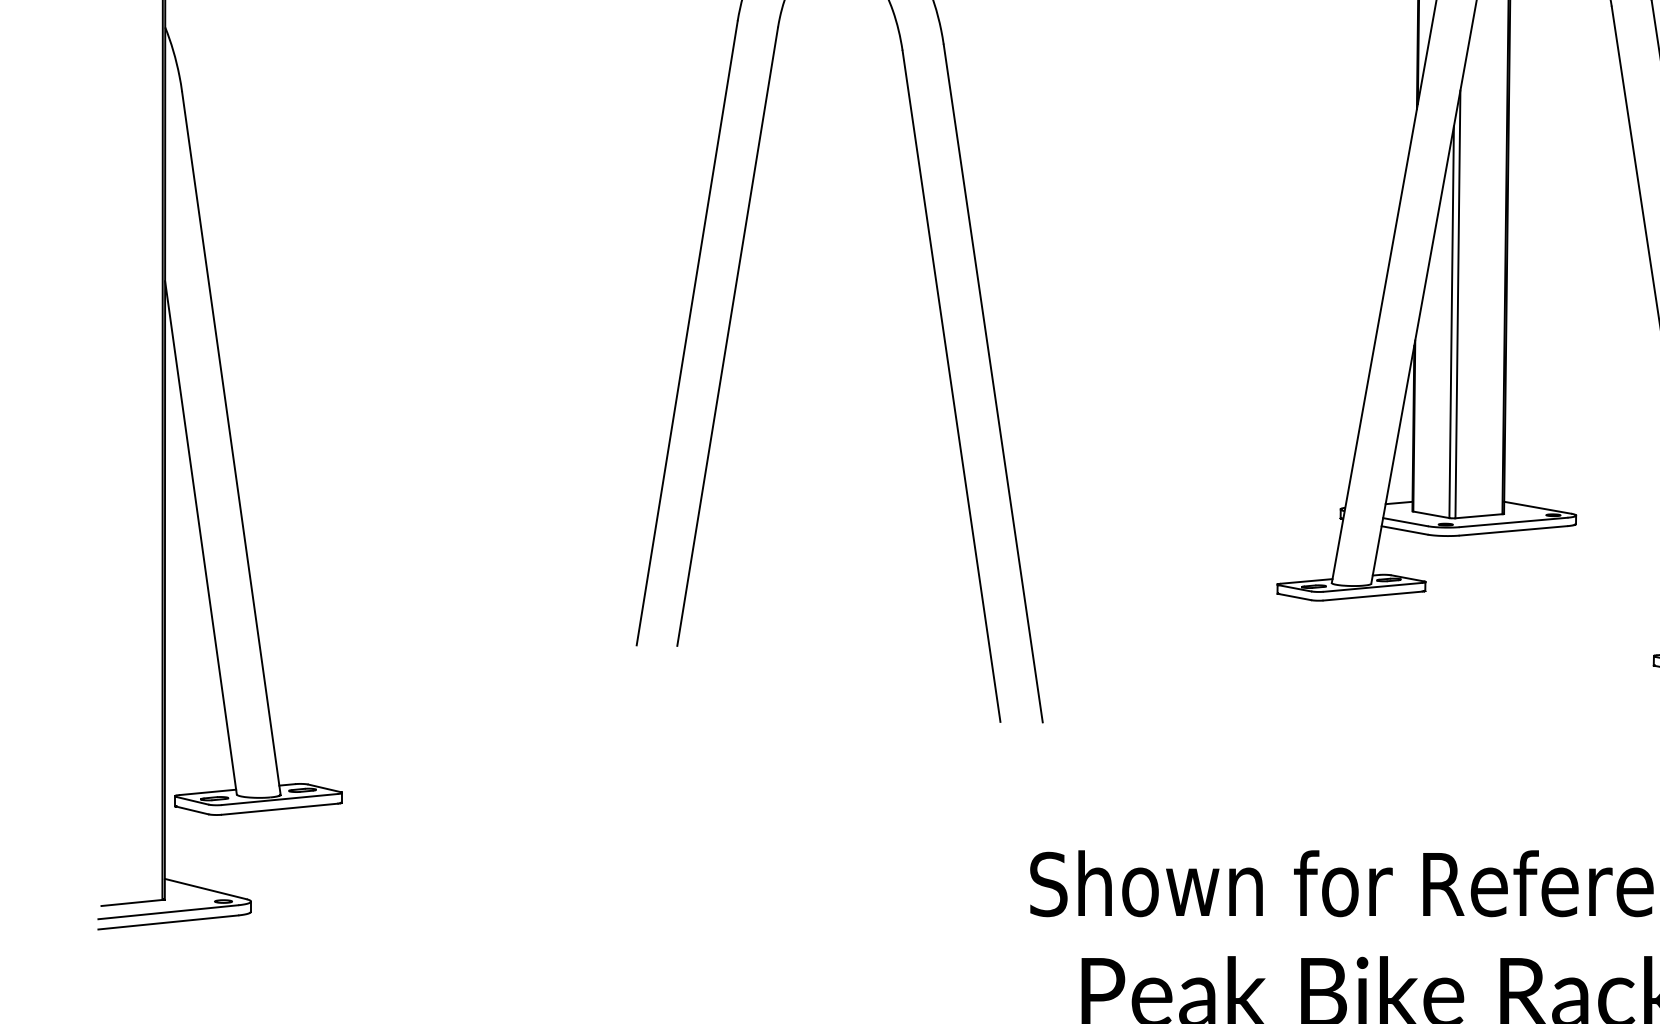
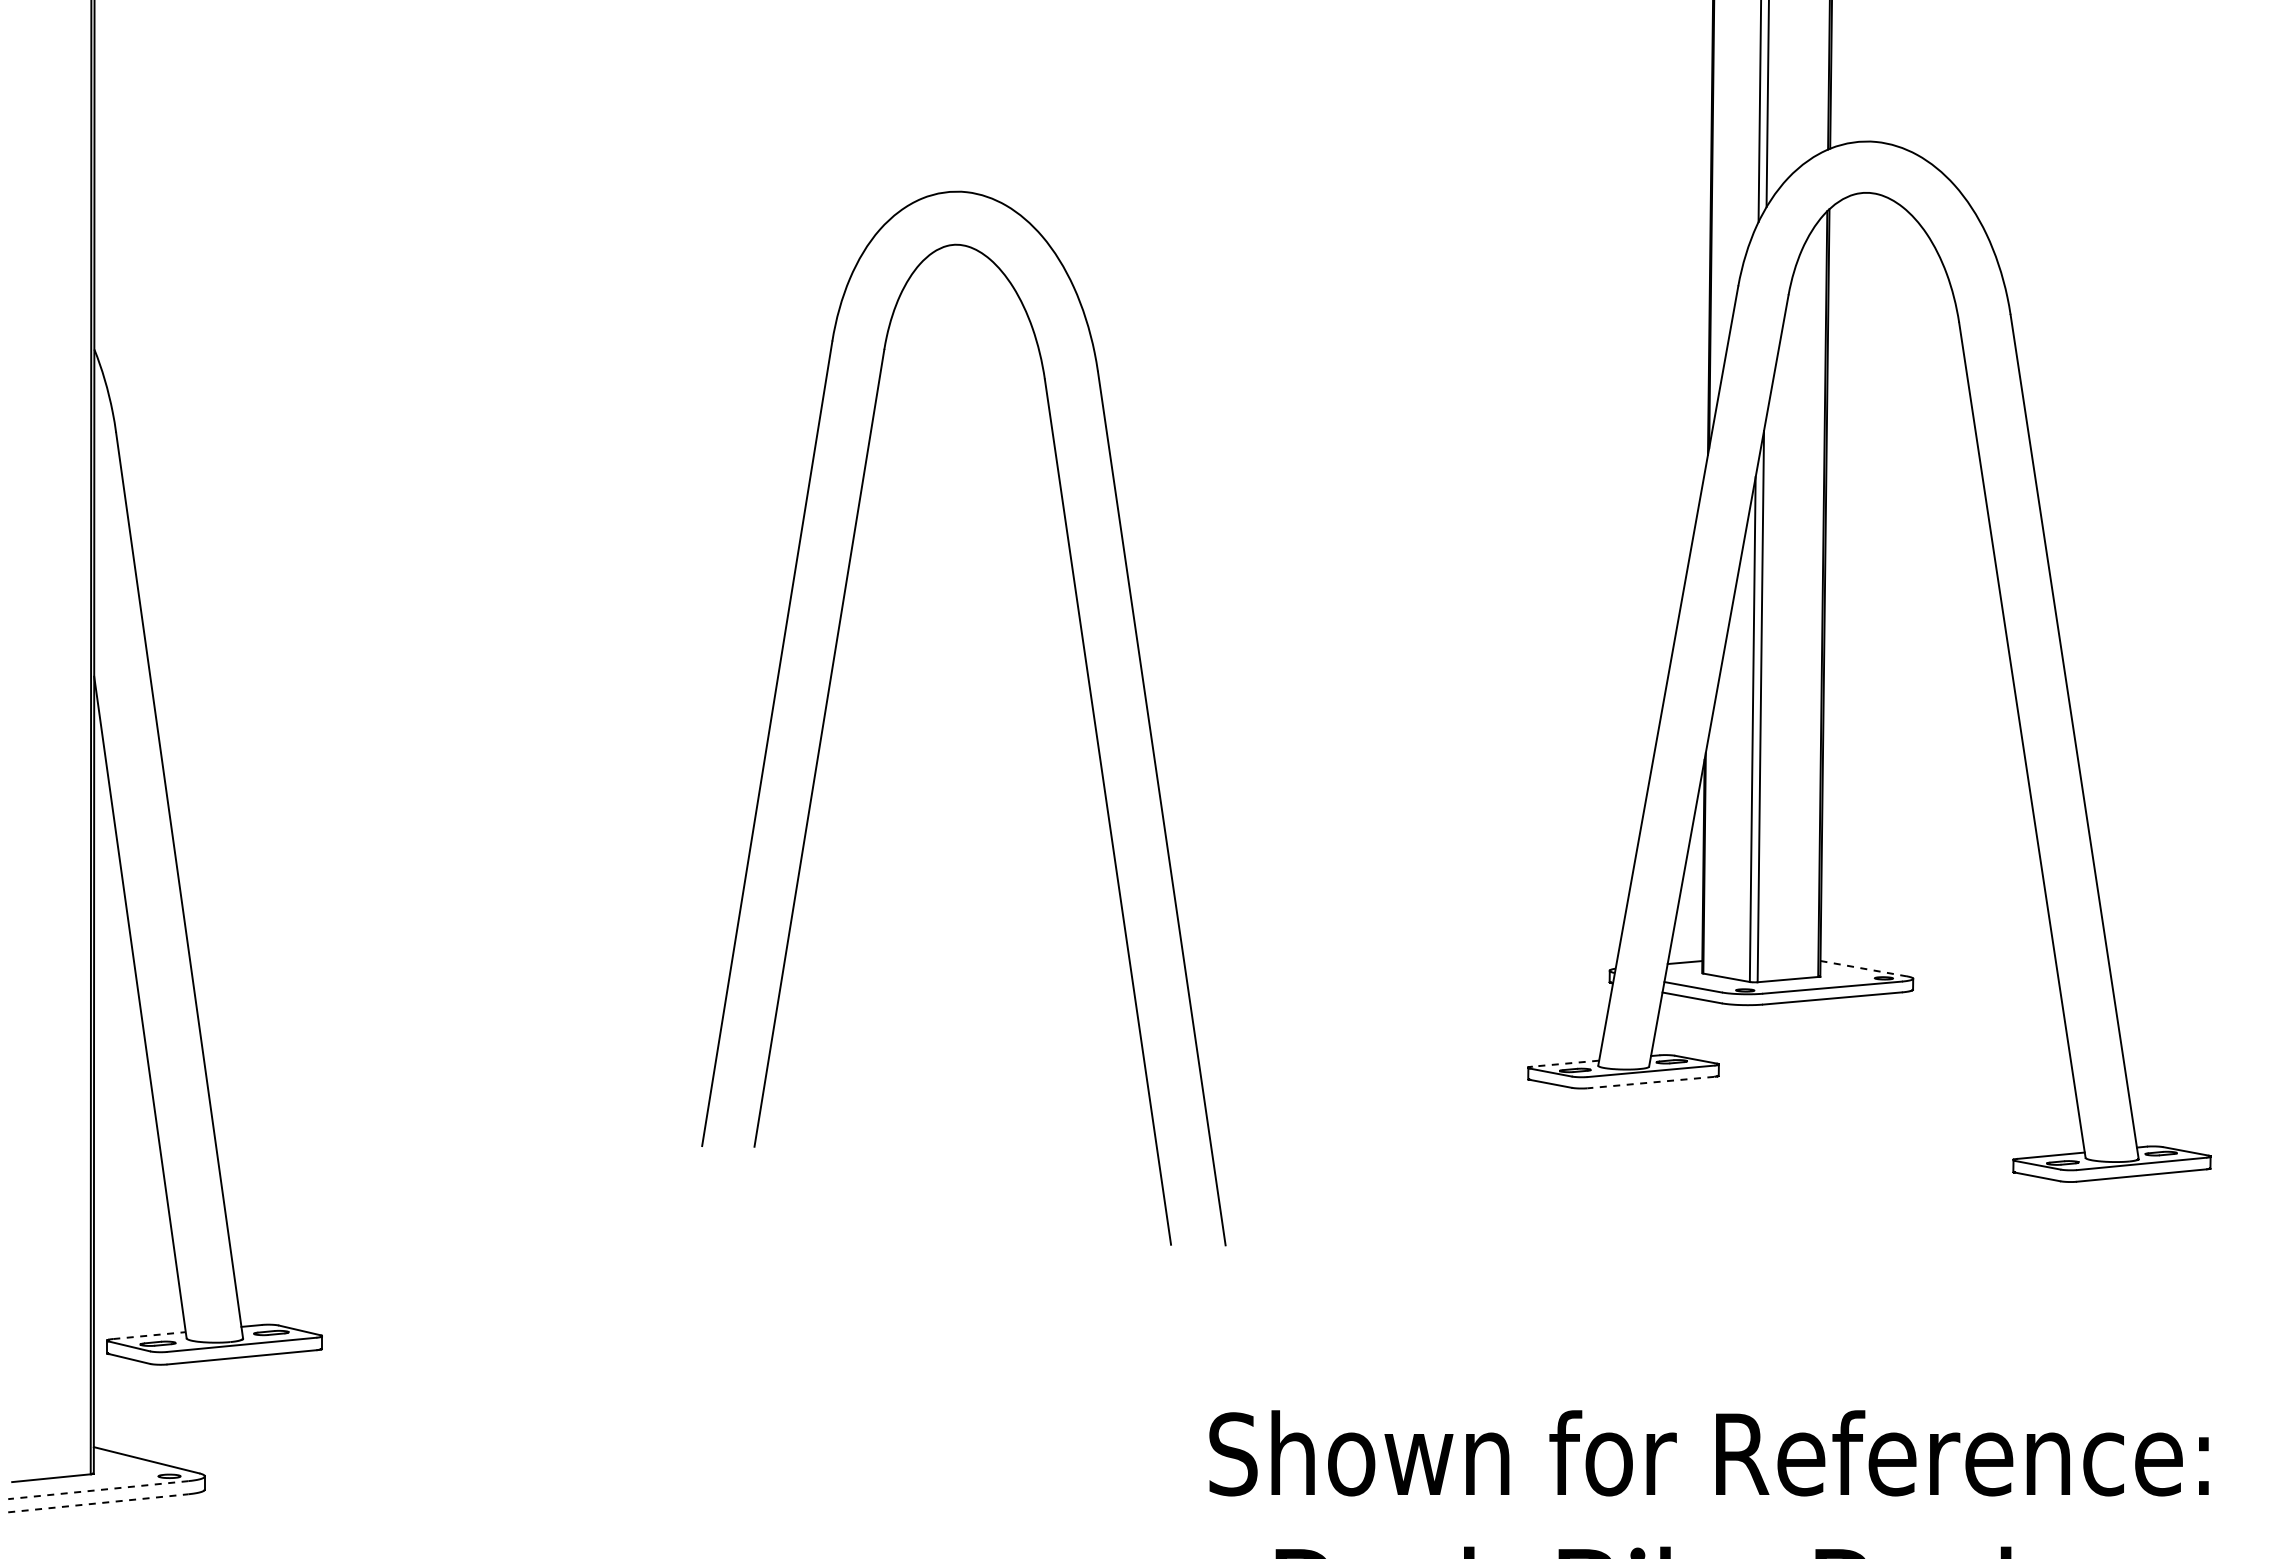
line: (1537, 507) -> (1863, 968), solid -> dashed
line: (1306, 581) -> (1565, 1063), solid -> dashed
line: (1372, 596) -> (1650, 1082), solid -> dashed
line: (208, 792) -> (150, 1335), solid -> dashed
line: (168, 912) -> (98, 1490), solid -> dashed
line: (168, 922) -> (98, 1503), solid -> dashed

